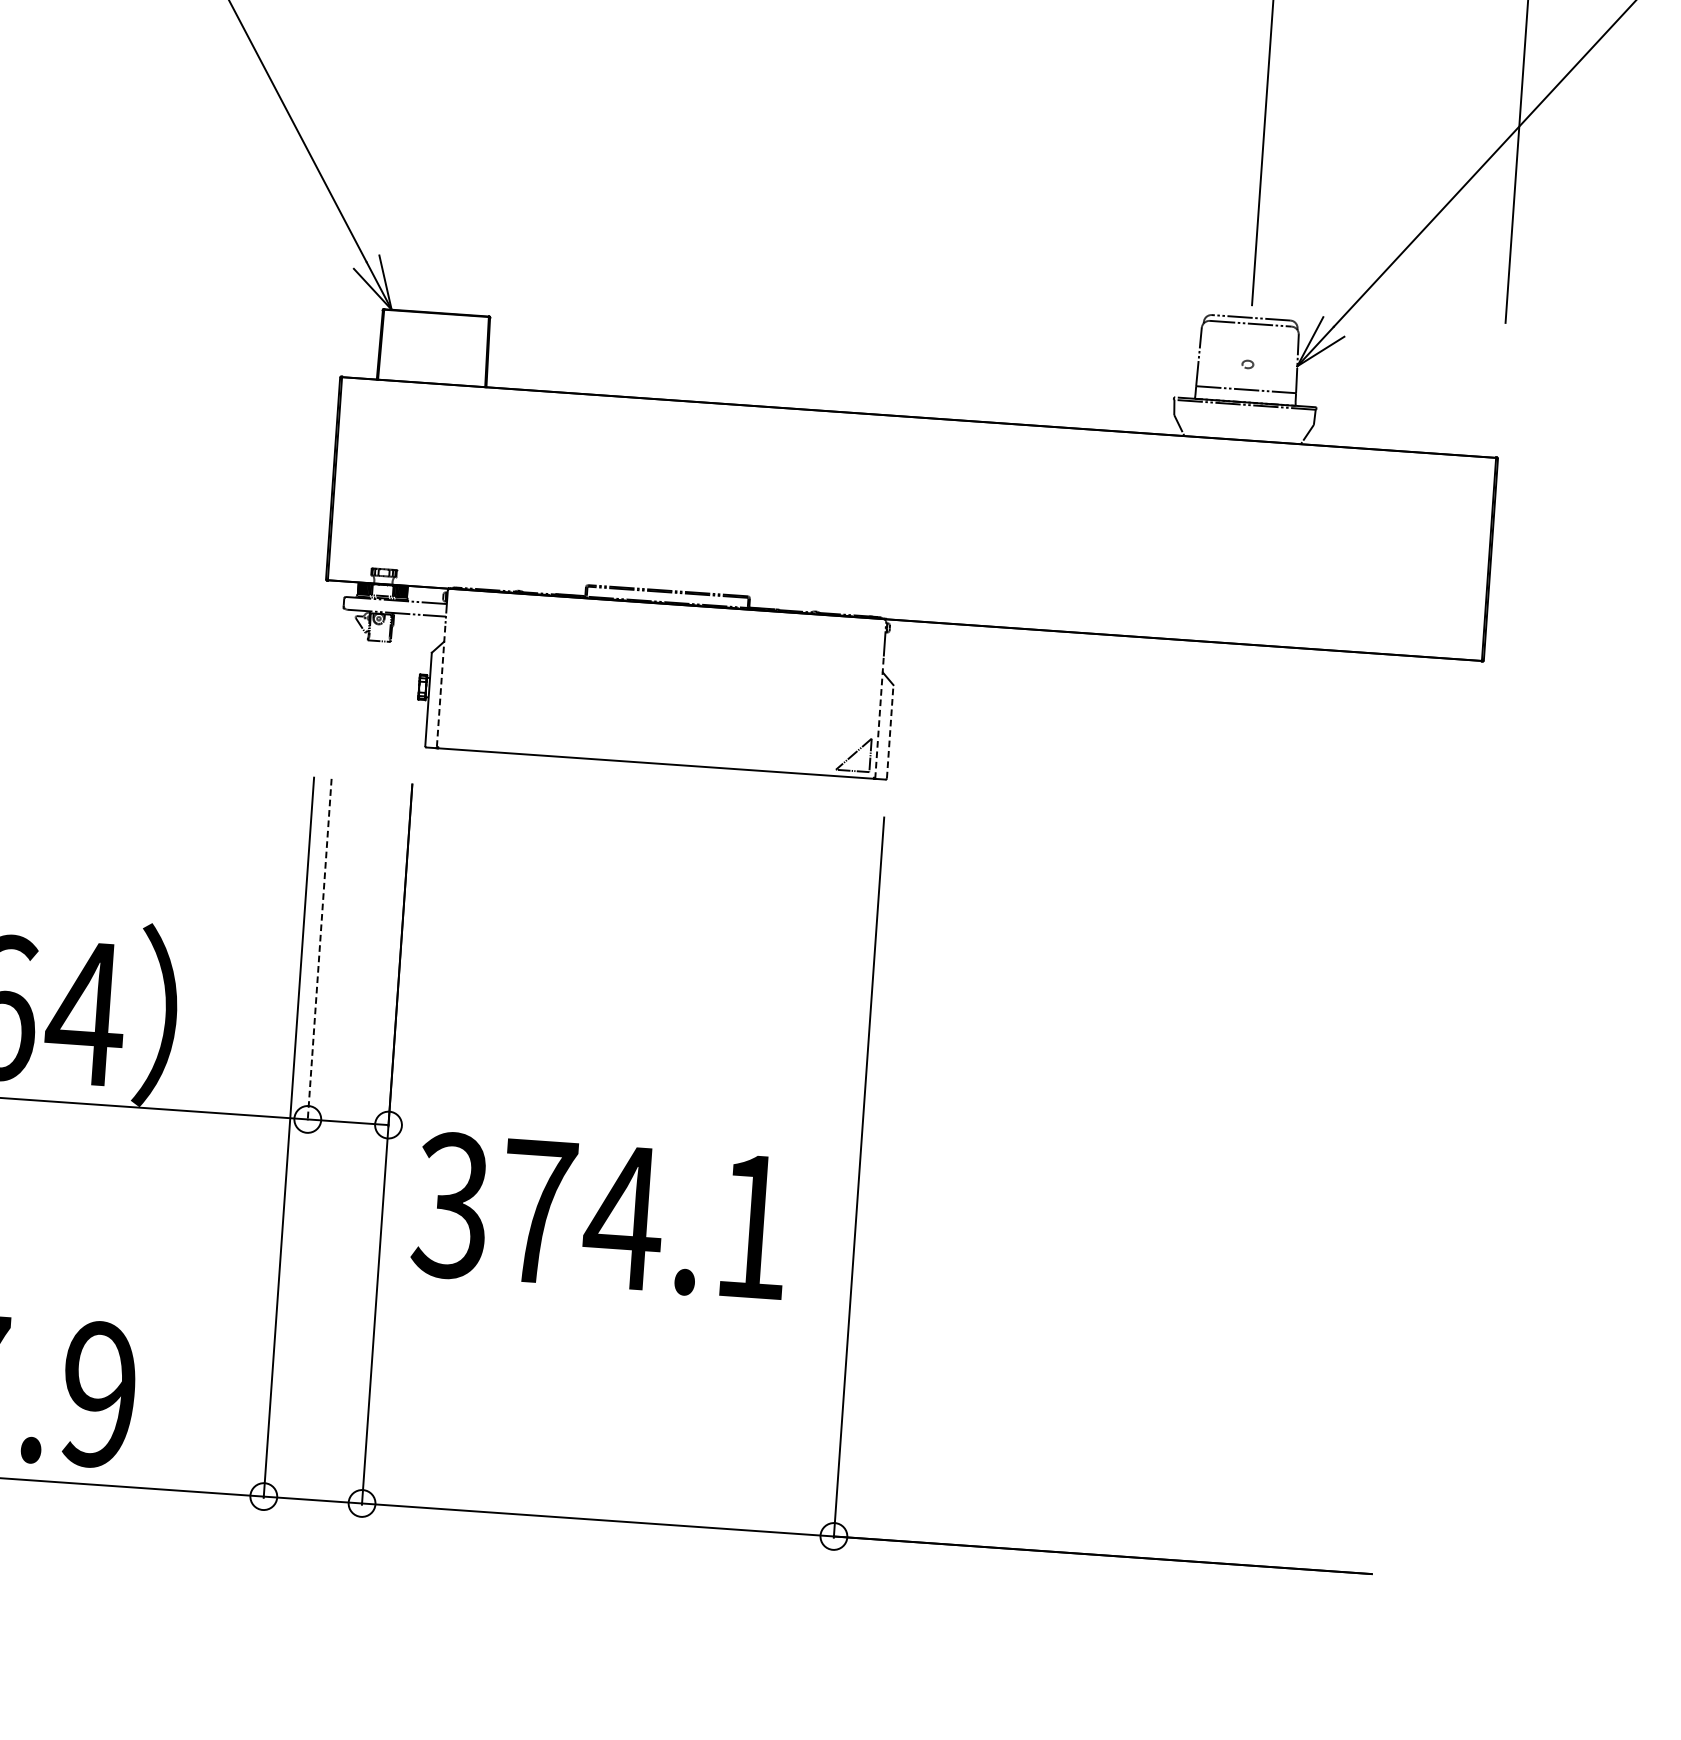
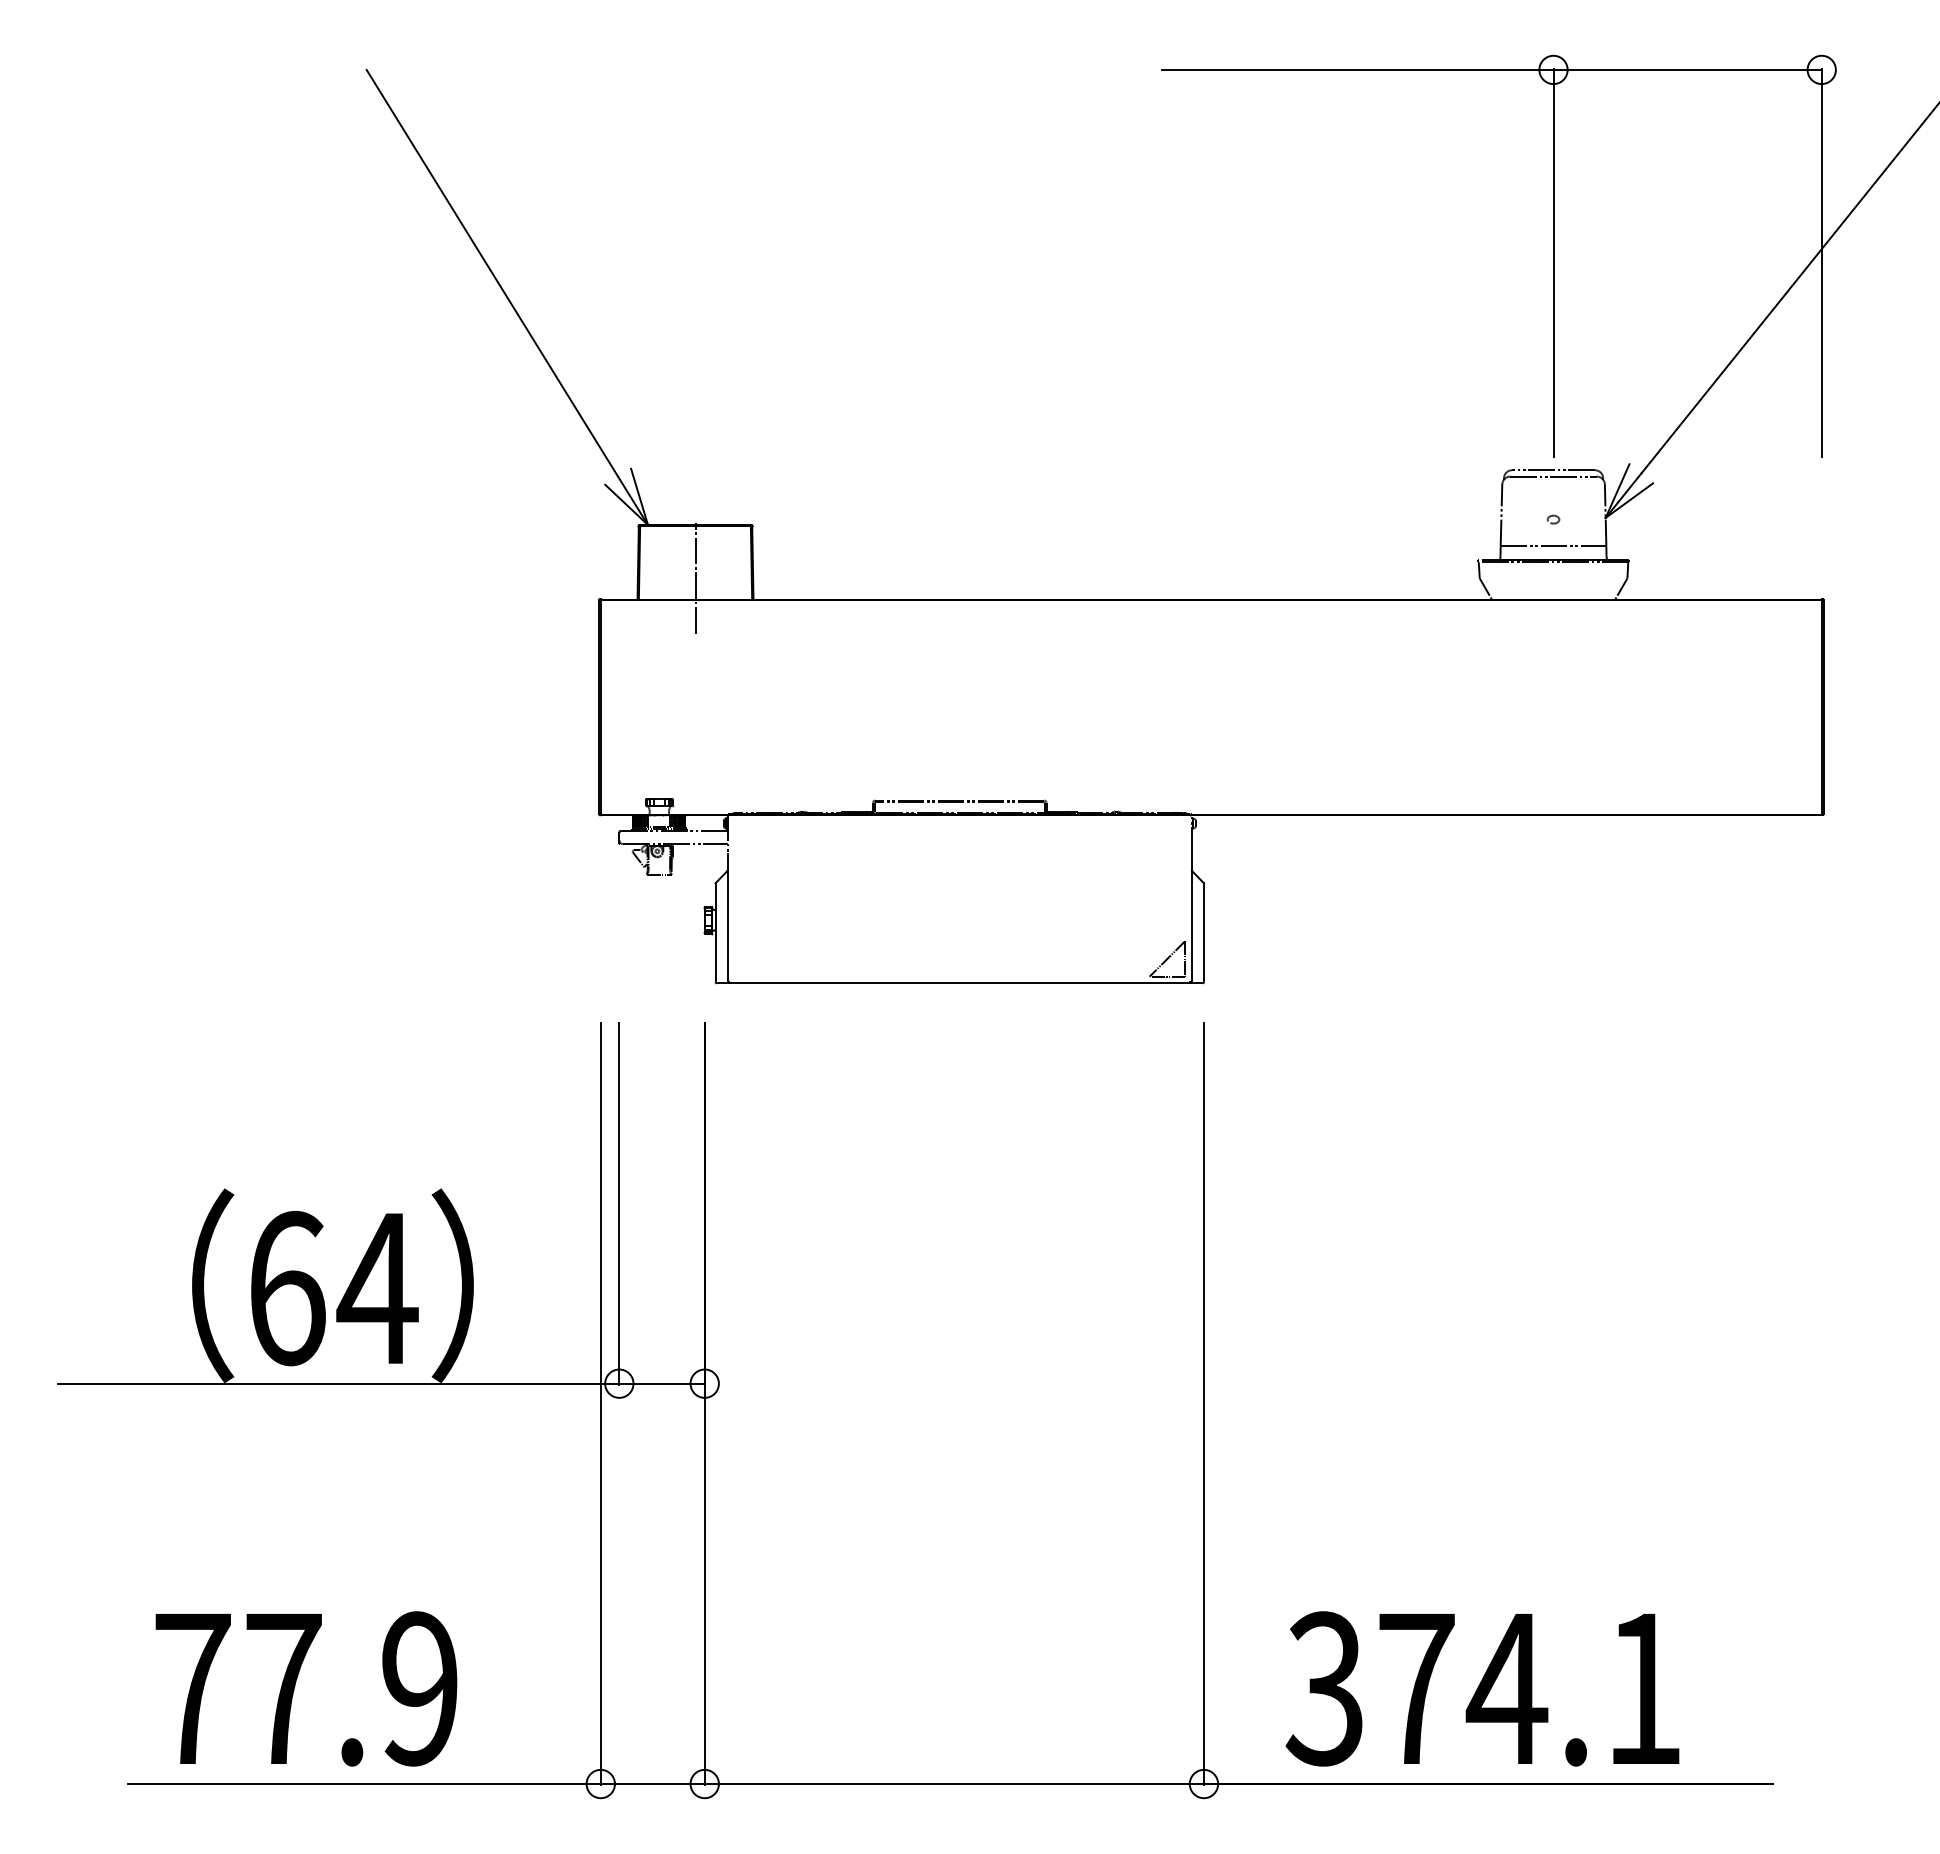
line: (433, 362) -> (695, 577), added
line: (440, 686) -> (727, 918), dashed -> solid
line: (879, 717) -> (1191, 918), dashed -> solid
line: (889, 731) -> (1203, 932), dashed -> solid
line: (319, 950) -> (619, 1204), dashed -> solid
text: (600, 1215) -> (1482, 1688), moved

